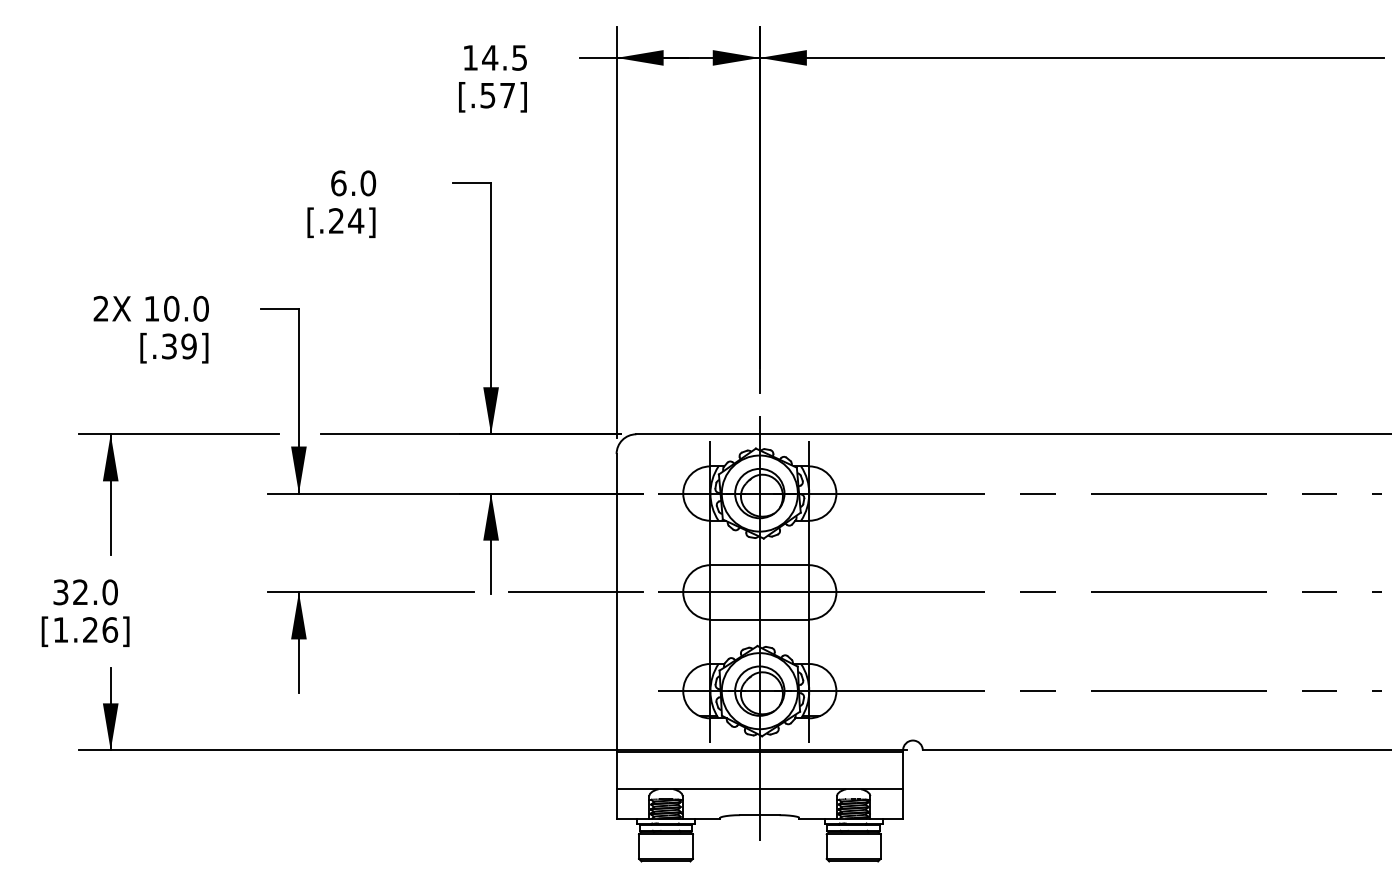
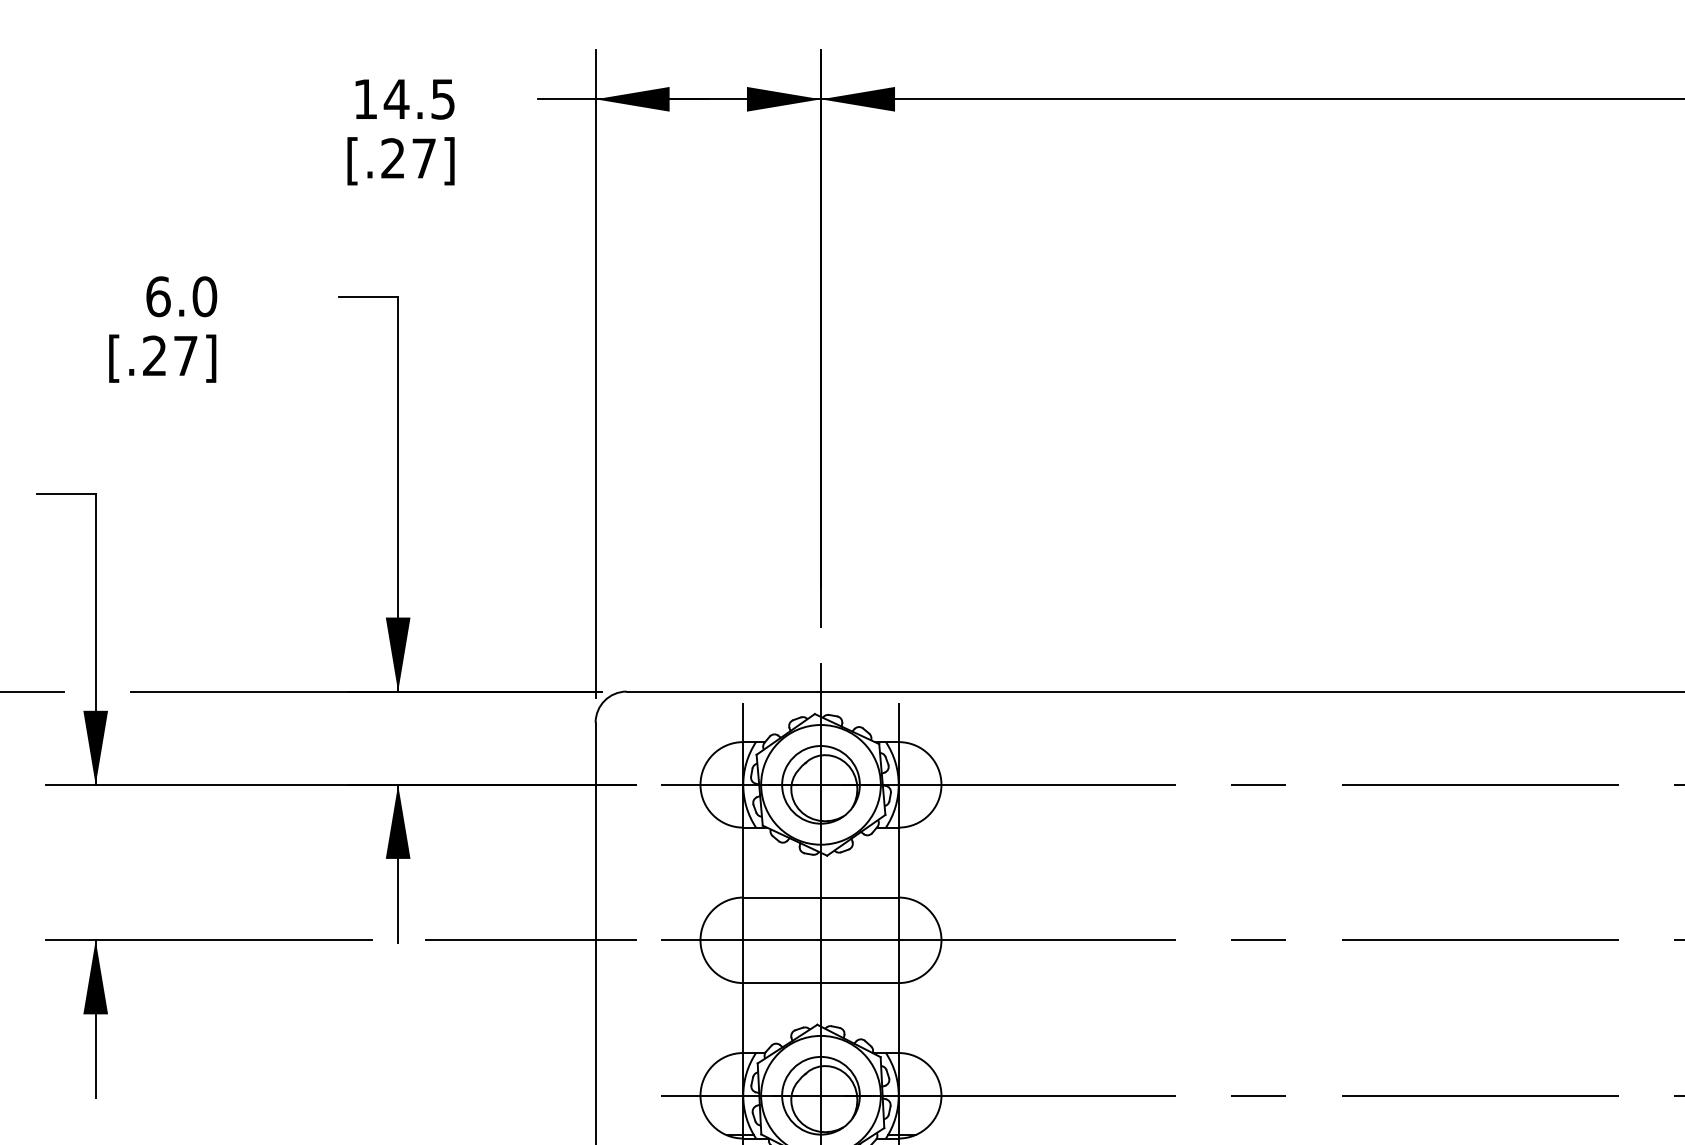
text: (487, 95) -> (392, 158), [.57] -> [.27]
text: (356, 220) -> (186, 355), [.24] -> [.27]

